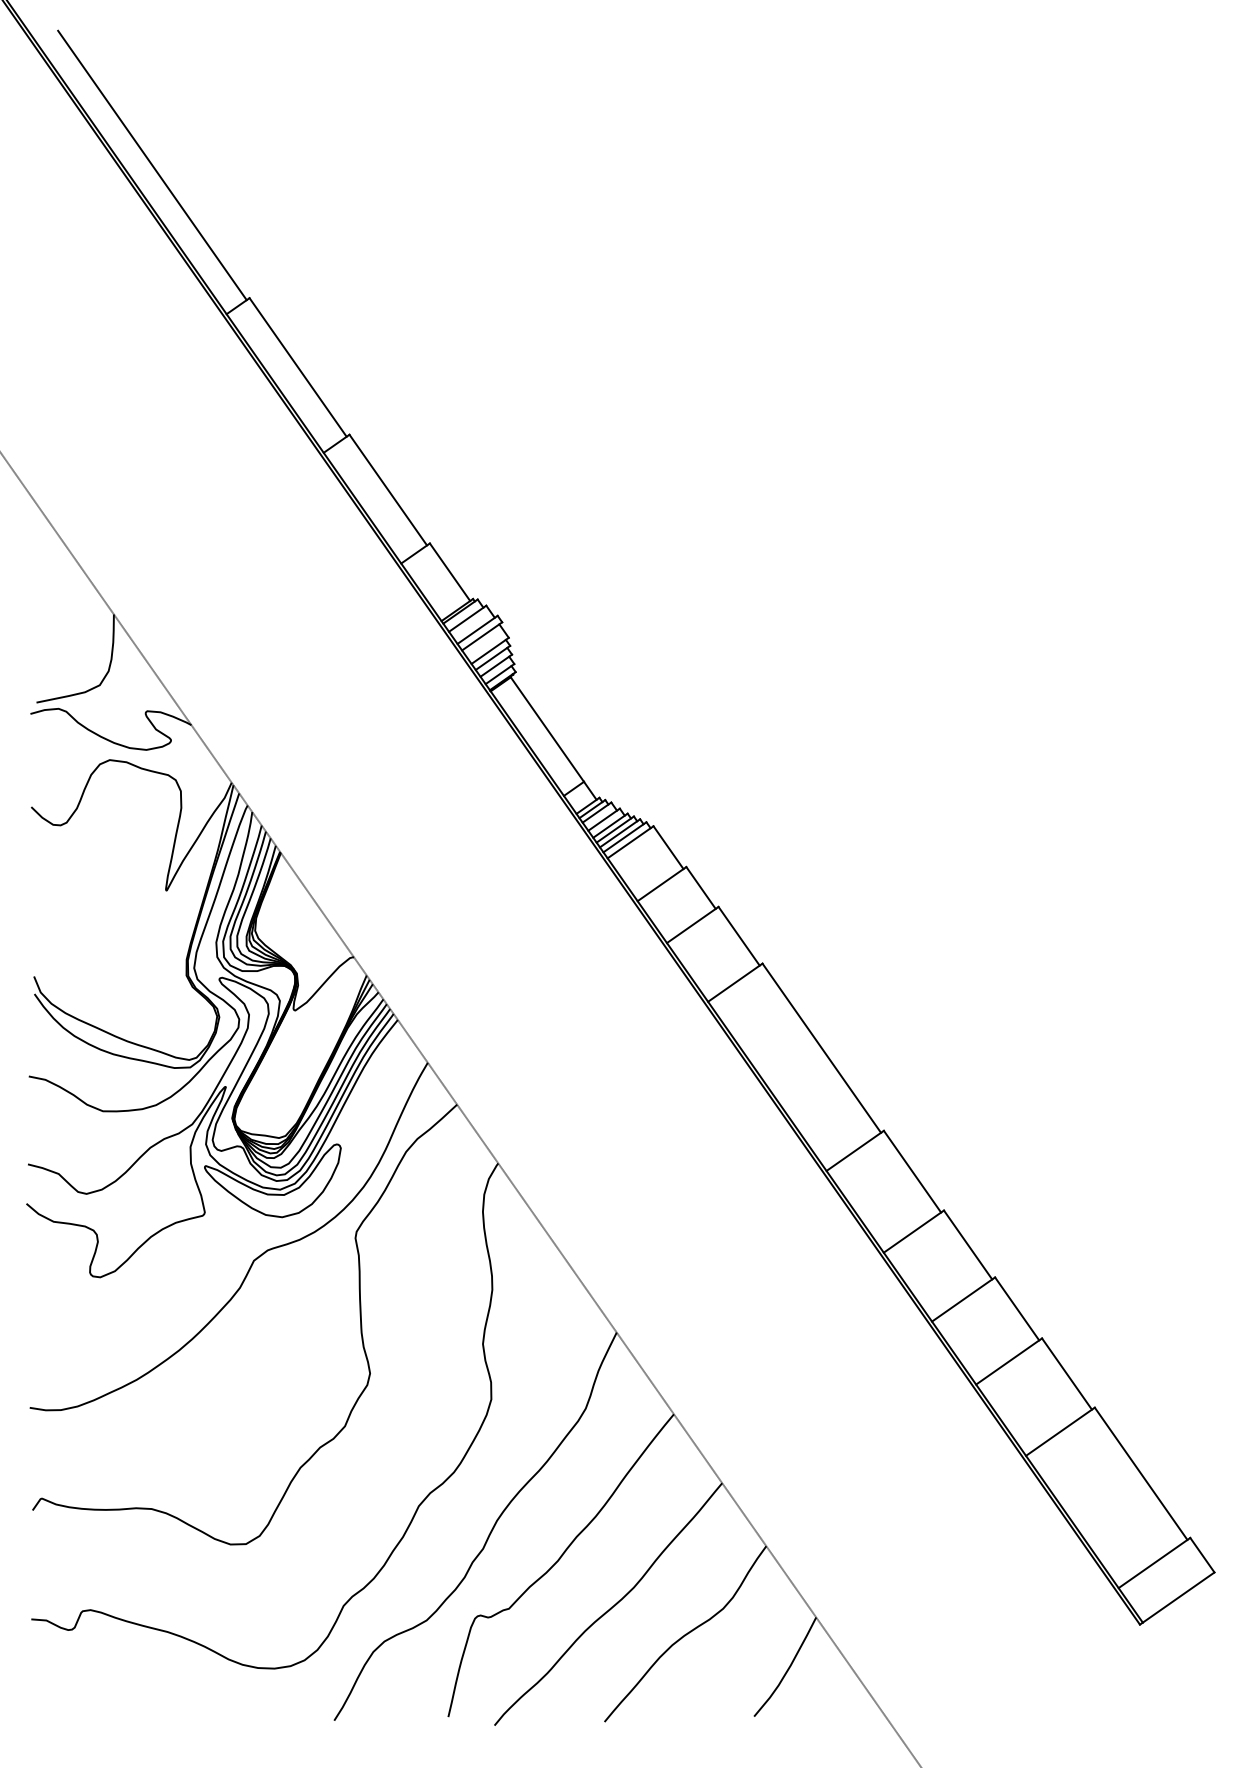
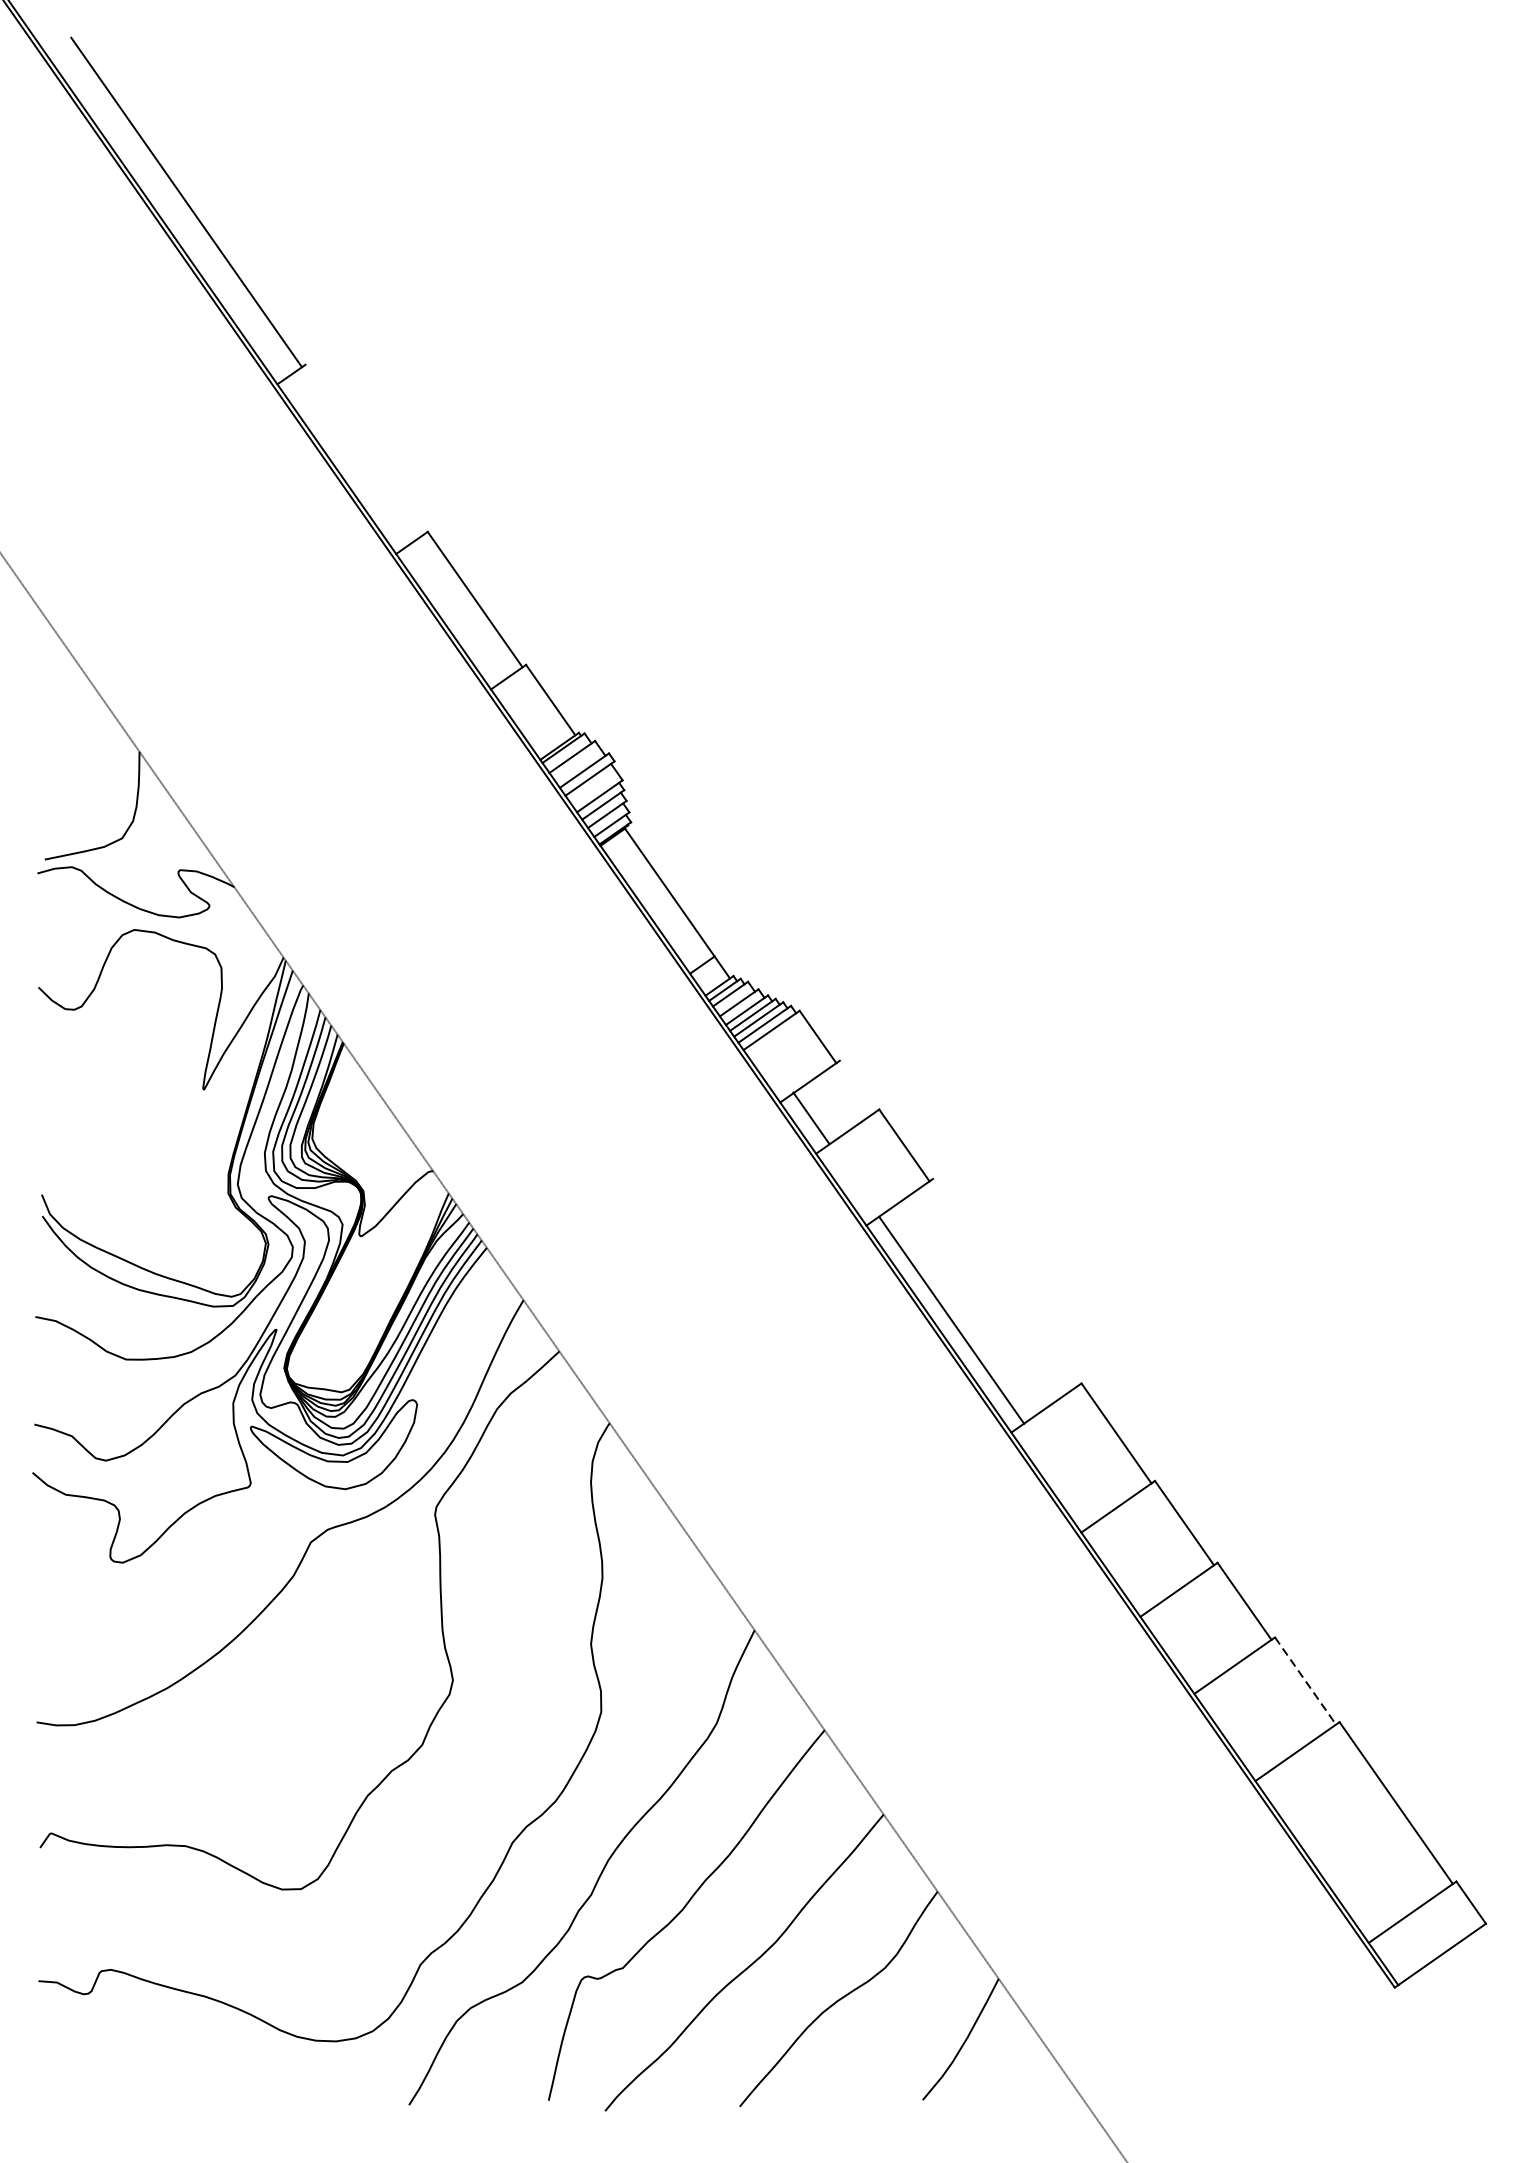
line: (297, 367) -> (364, 449), removed
line: (700, 887) -> (810, 1117), moved
line: (821, 1047) -> (951, 1319), moved
line: (1067, 1374) -> (1306, 1681), solid -> dashed

